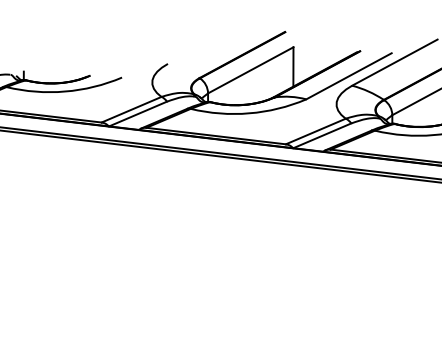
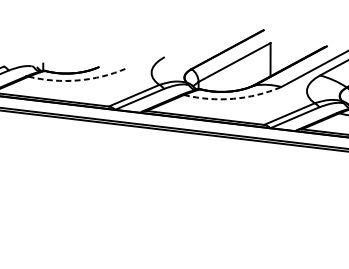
arc: (65, 91) -> (78, 80), solid -> dashed
arc: (249, 113) -> (233, 98), solid -> dashed

